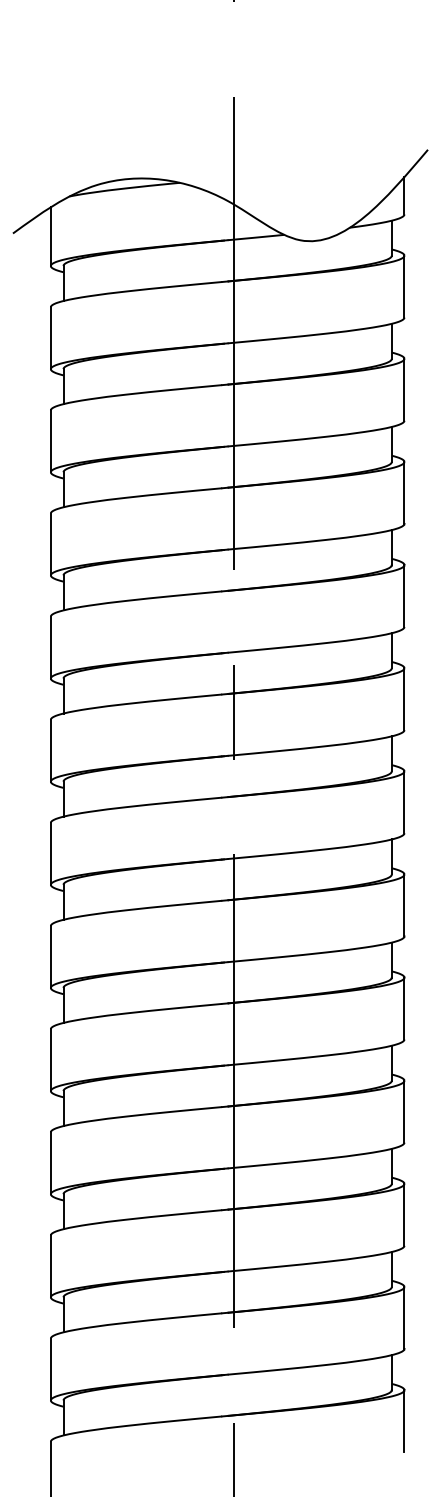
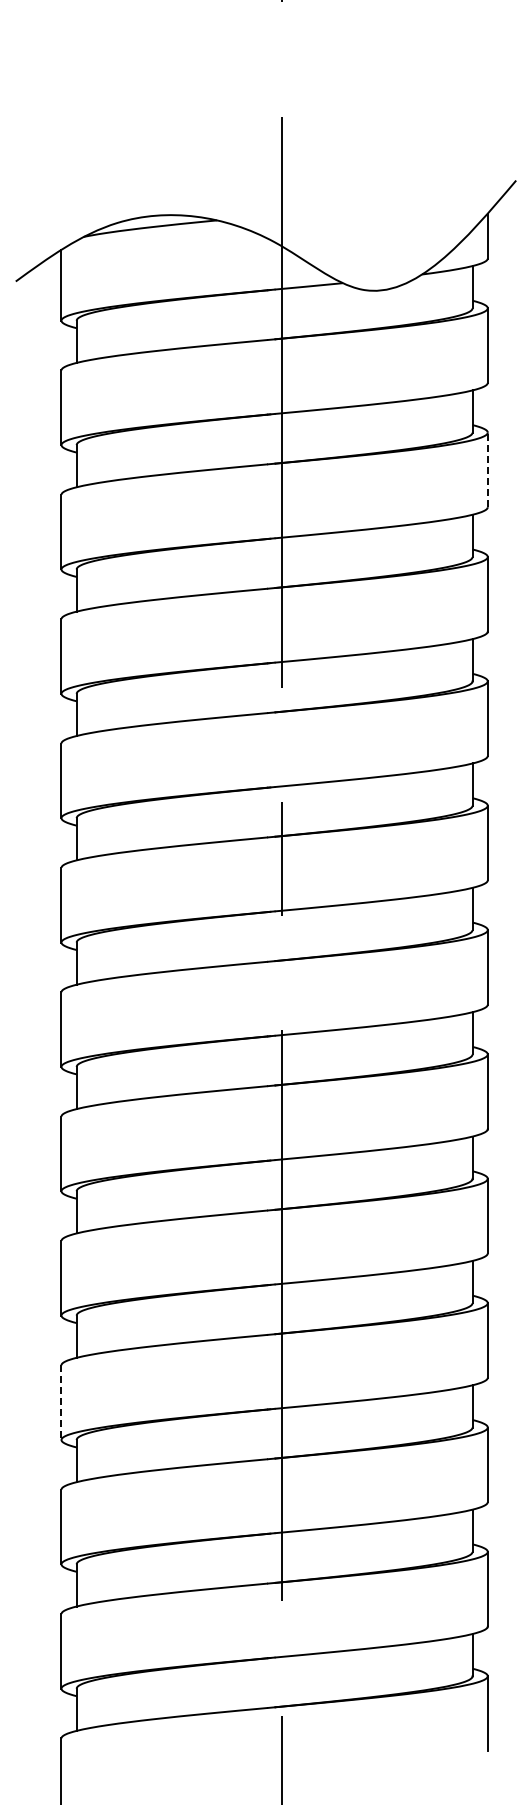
line: (404, 389) -> (487, 469), solid -> dashed
line: (50, 1163) -> (61, 1403), solid -> dashed

